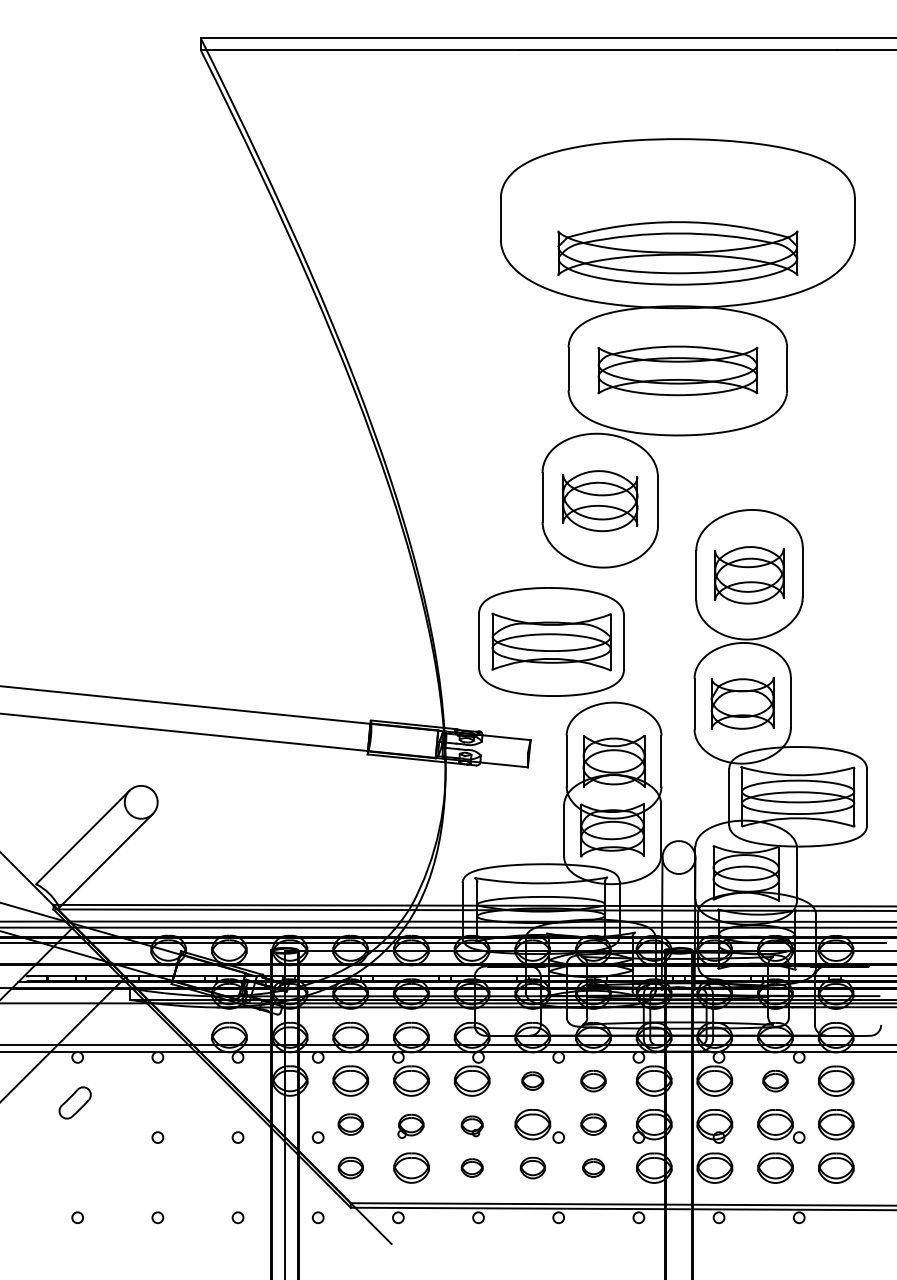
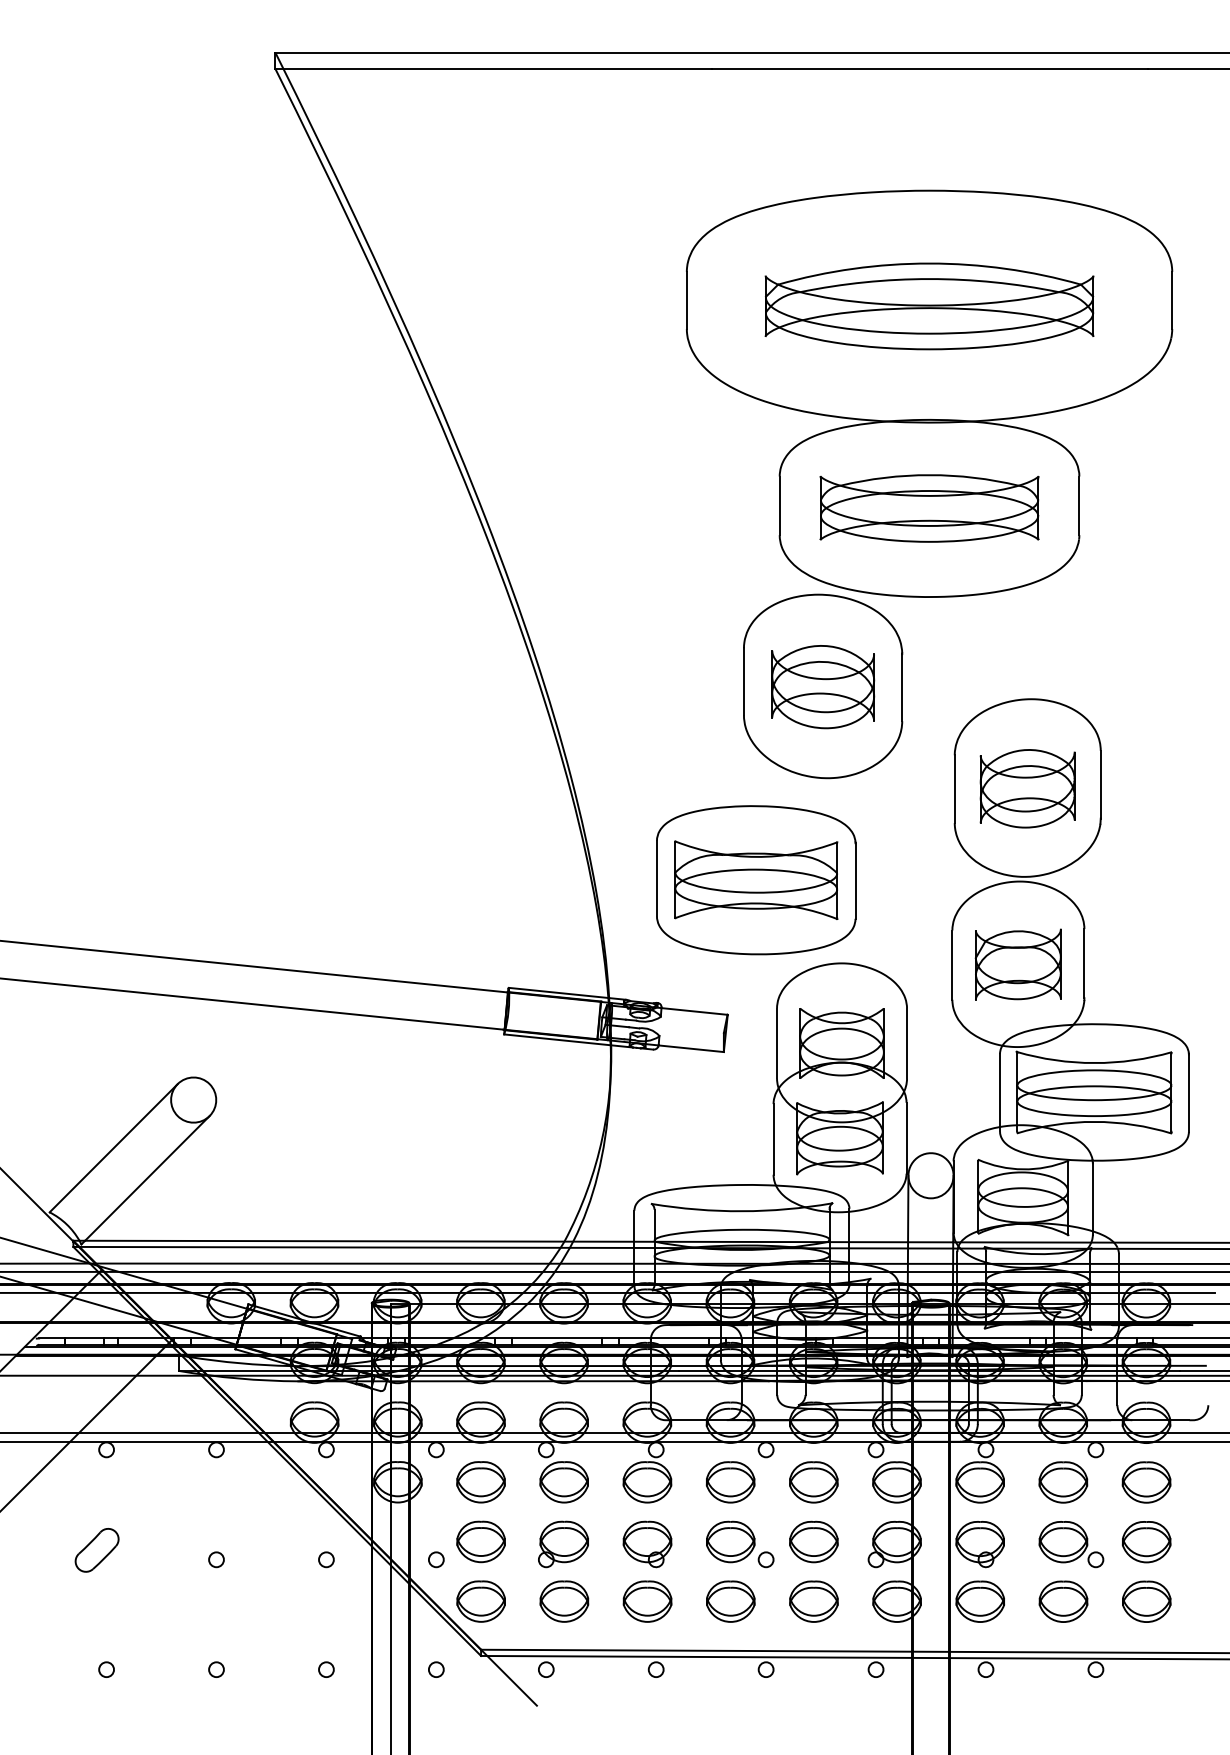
part: (677, 253) -> (929, 306), moved
part: (532, 1081) -> (730, 1482), size x1.67
part: (593, 1081) -> (813, 1482), size x1.43
part: (775, 1081) -> (1063, 1482), size x1.43
part: (74, 1103) -> (96, 1550), moved
part: (350, 1124) -> (480, 1541), size x1.43
part: (593, 1124) -> (813, 1541), size x1.43
part: (410, 1126) -> (563, 1544), size x1.43
part: (472, 1126) -> (647, 1544), size x1.67
part: (350, 1168) -> (480, 1601), size x1.43
part: (472, 1168) -> (647, 1601), size x1.67
part: (532, 1168) -> (730, 1601), size x1.43
part: (593, 1168) -> (813, 1601), size x1.67

